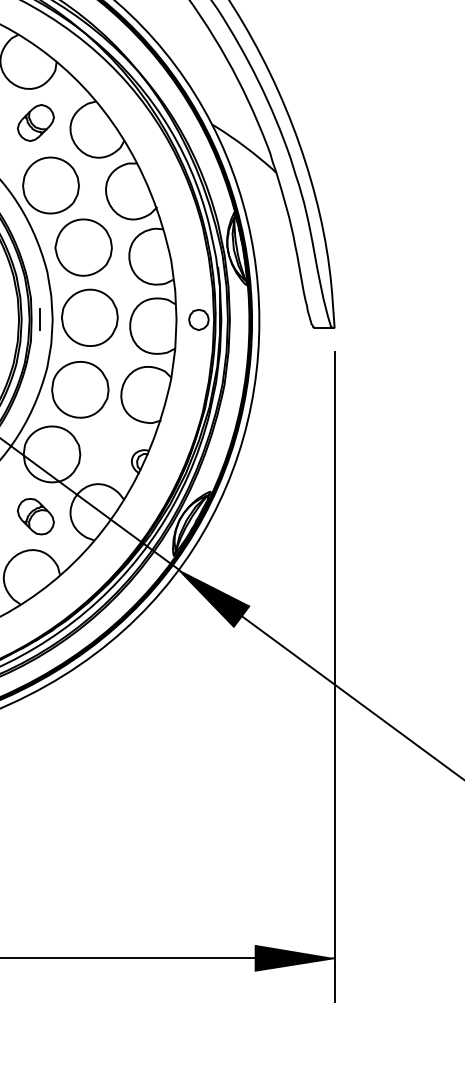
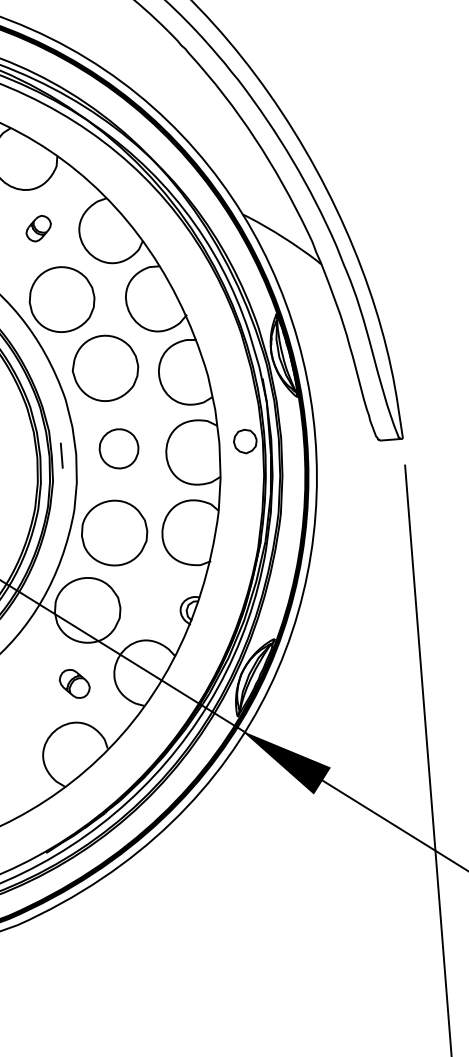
part: (35, 122) -> (38, 228), size x0.6
part: (89, 317) -> (118, 448), size x0.6
part: (35, 516) -> (74, 683), size x0.7

